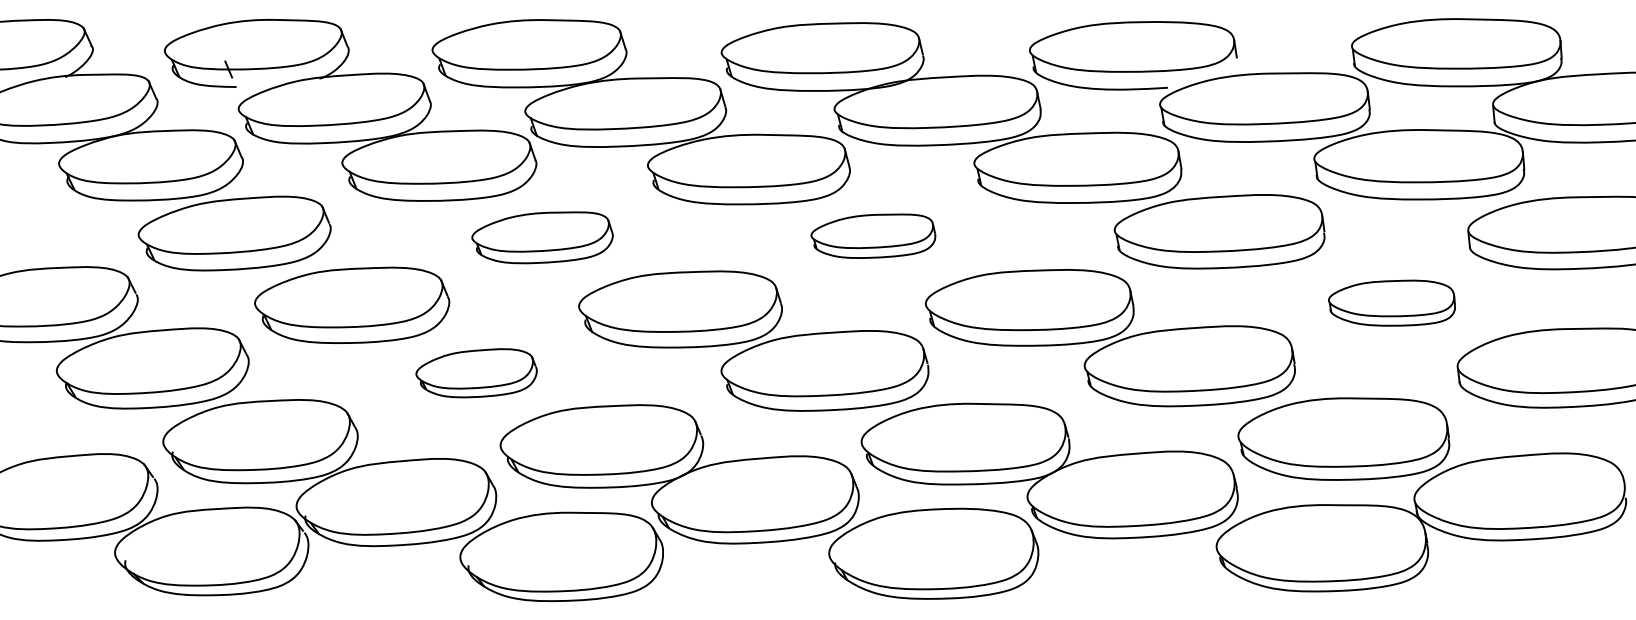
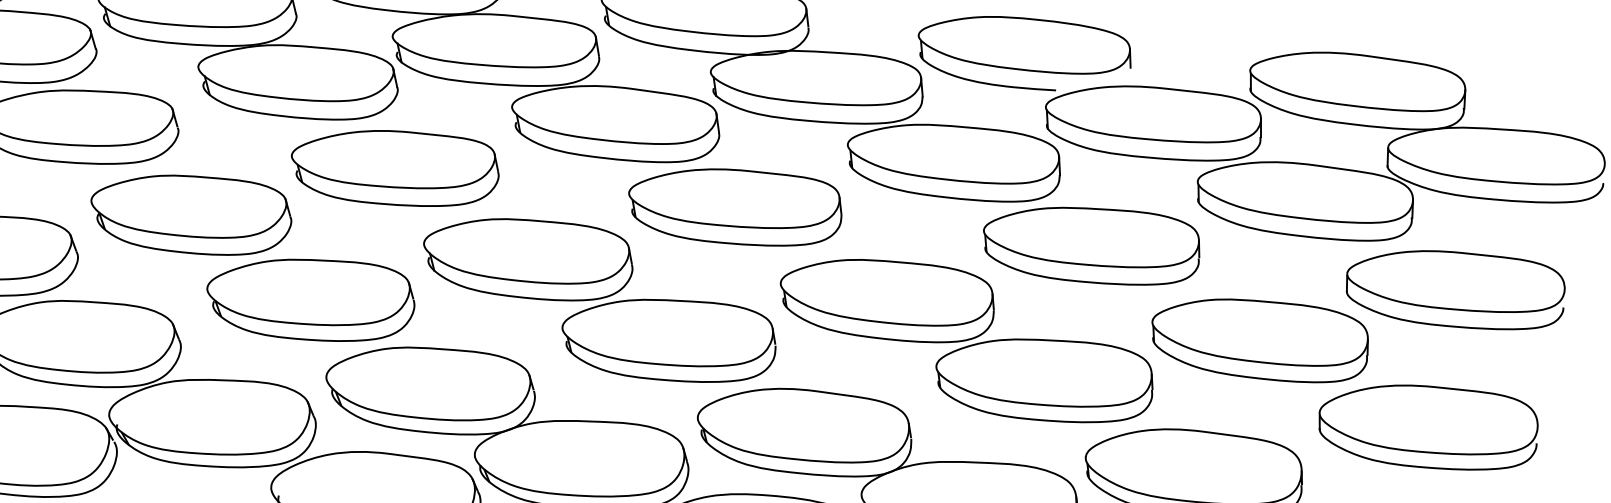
part: (873, 236) -> (735, 207), size x1.67
part: (542, 237) -> (394, 167), size x1.43
part: (1391, 302) -> (1259, 338), size x1.67
part: (476, 373) -> (310, 299), size x1.67

